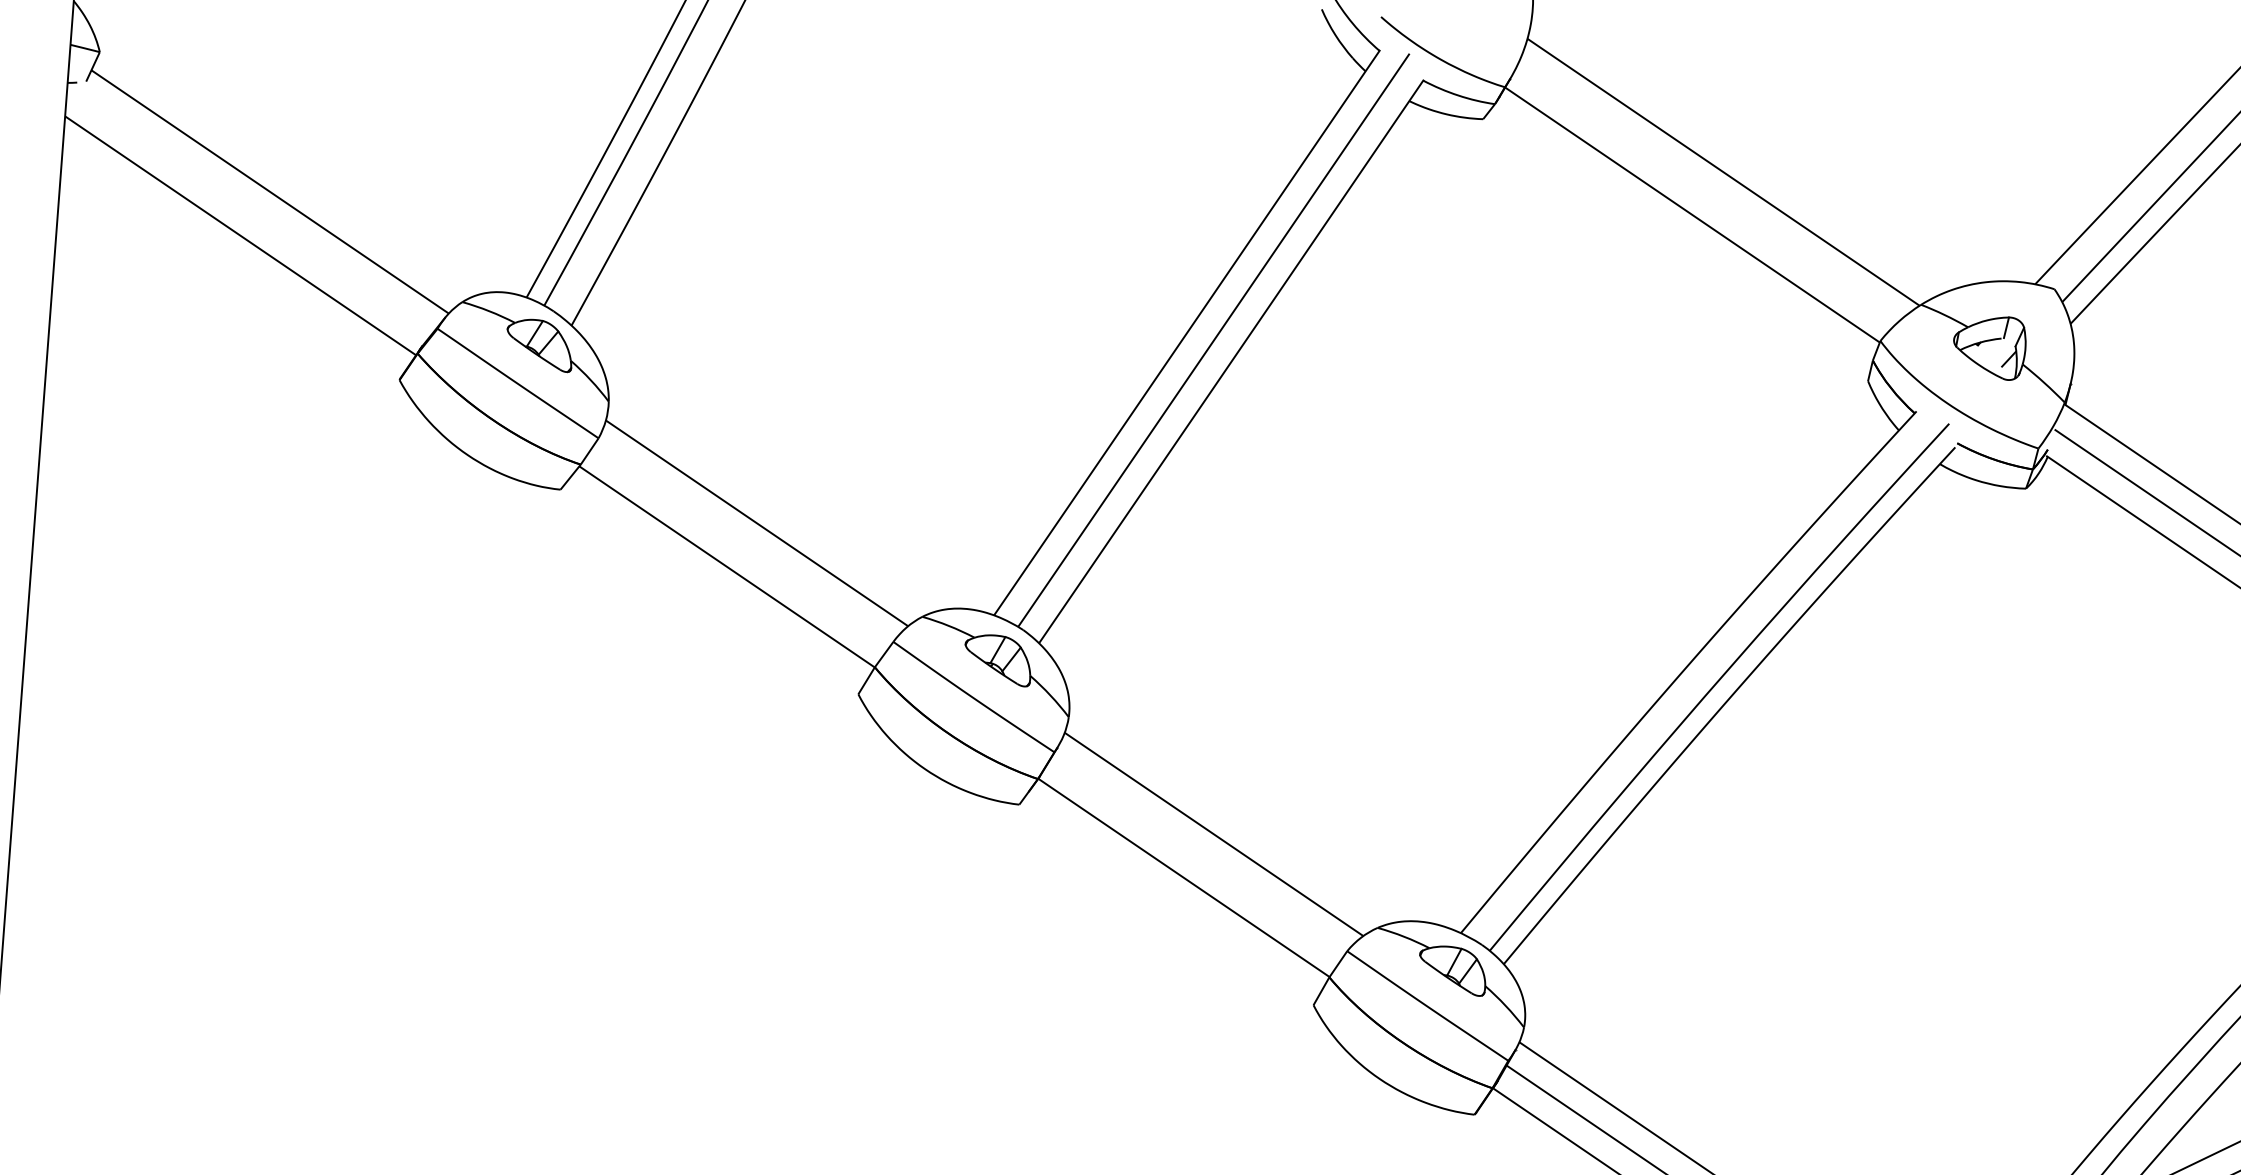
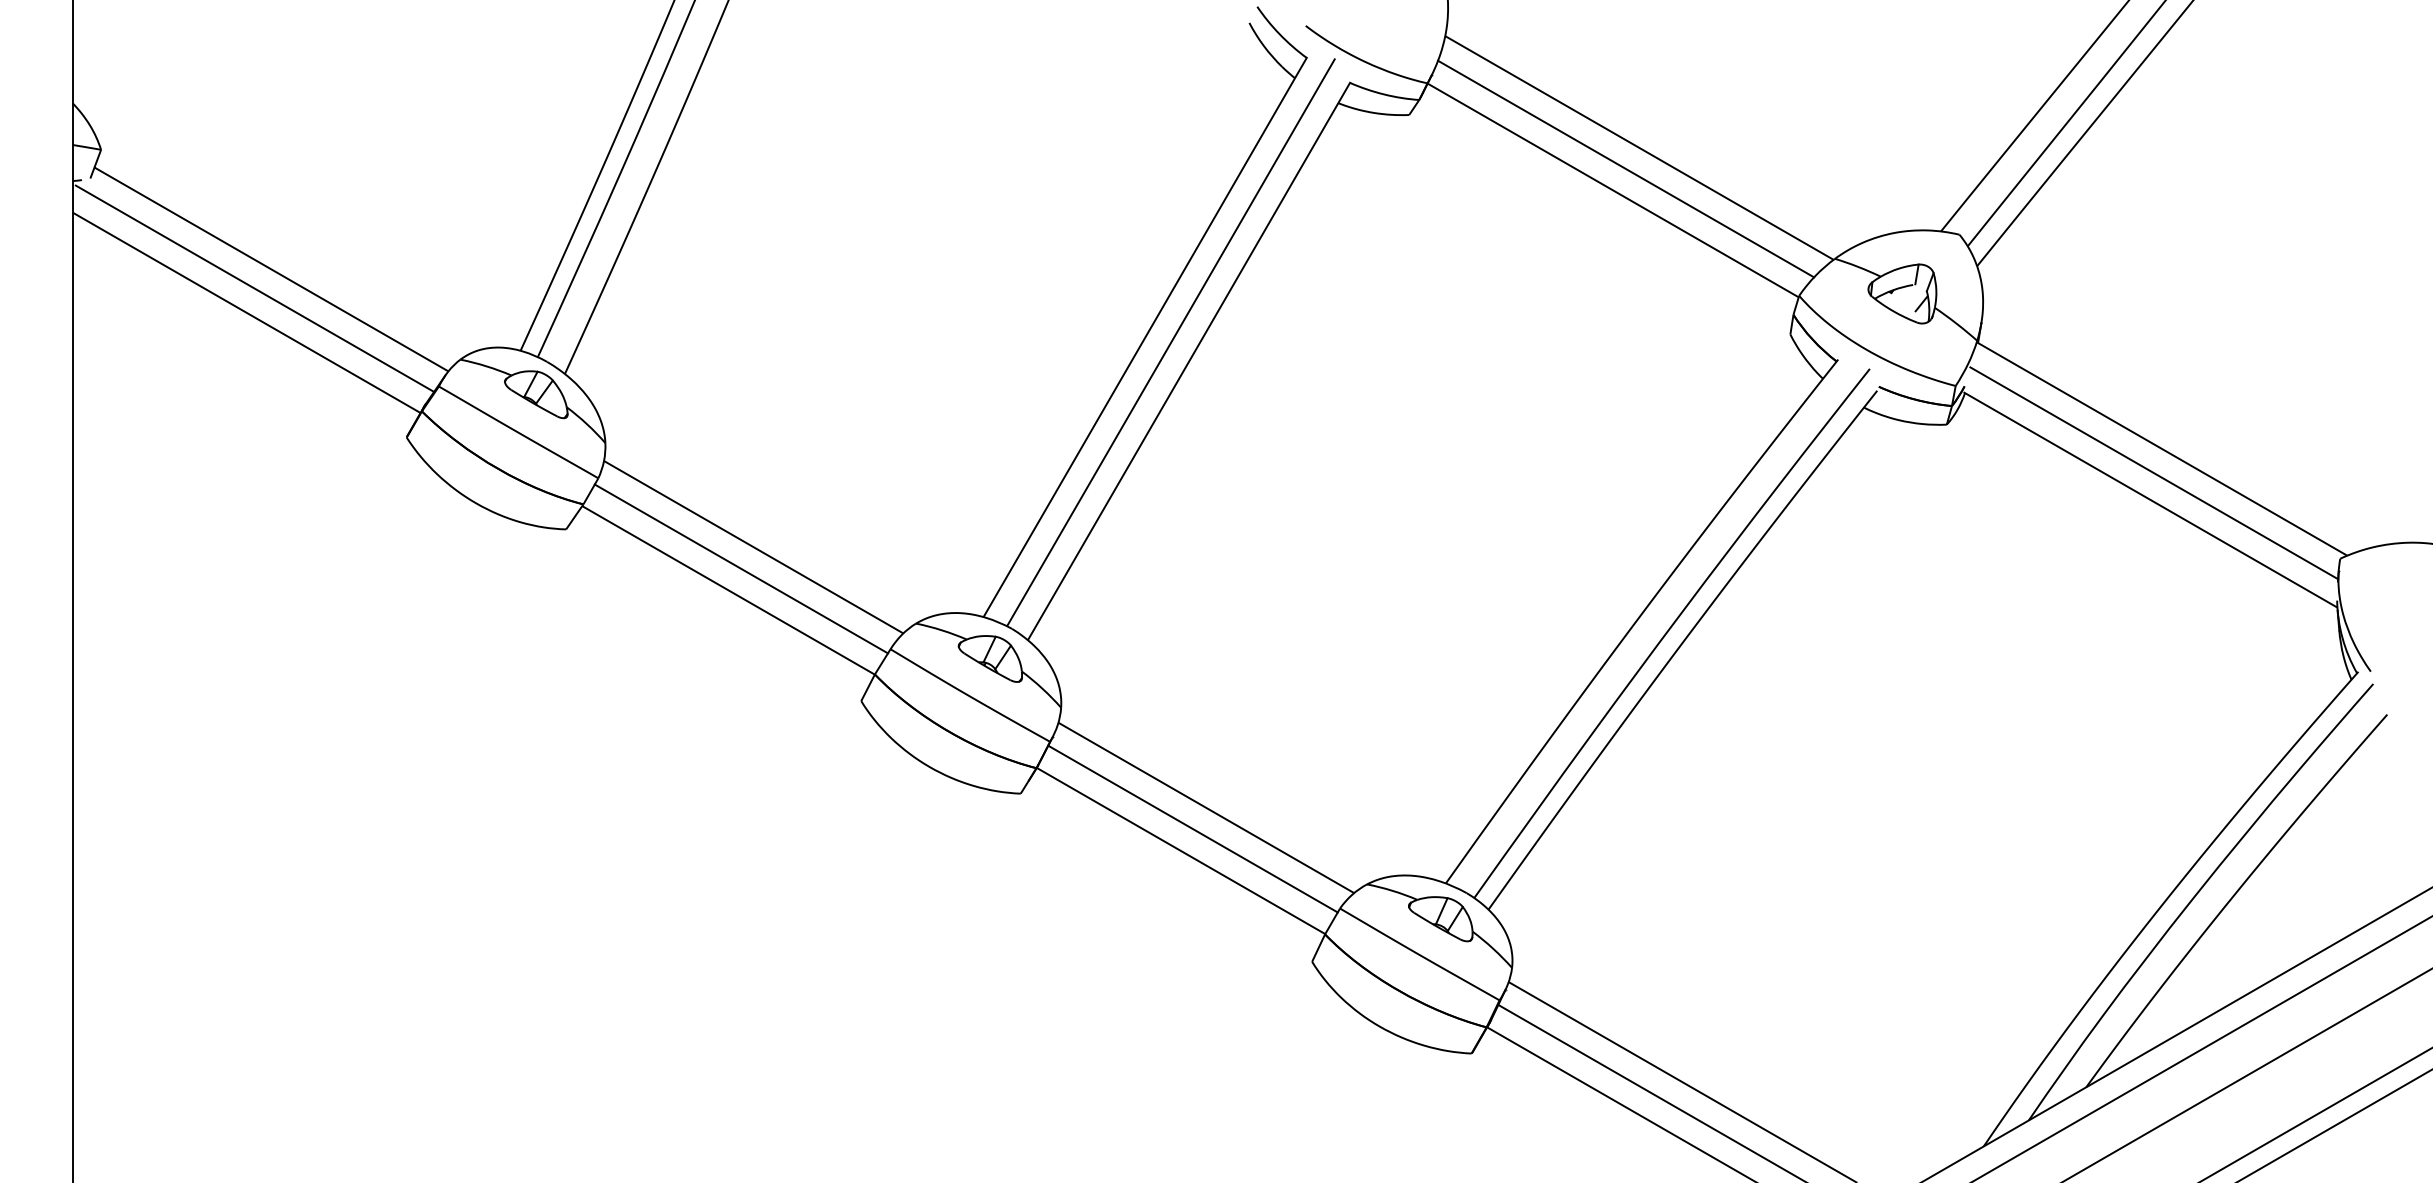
line: (1708, 192) -> (1626, 168), added
line: (250, 210) -> (254, 288), added
line: (741, 544) -> (740, 568), added
line: (1197, 855) -> (1192, 828), added

